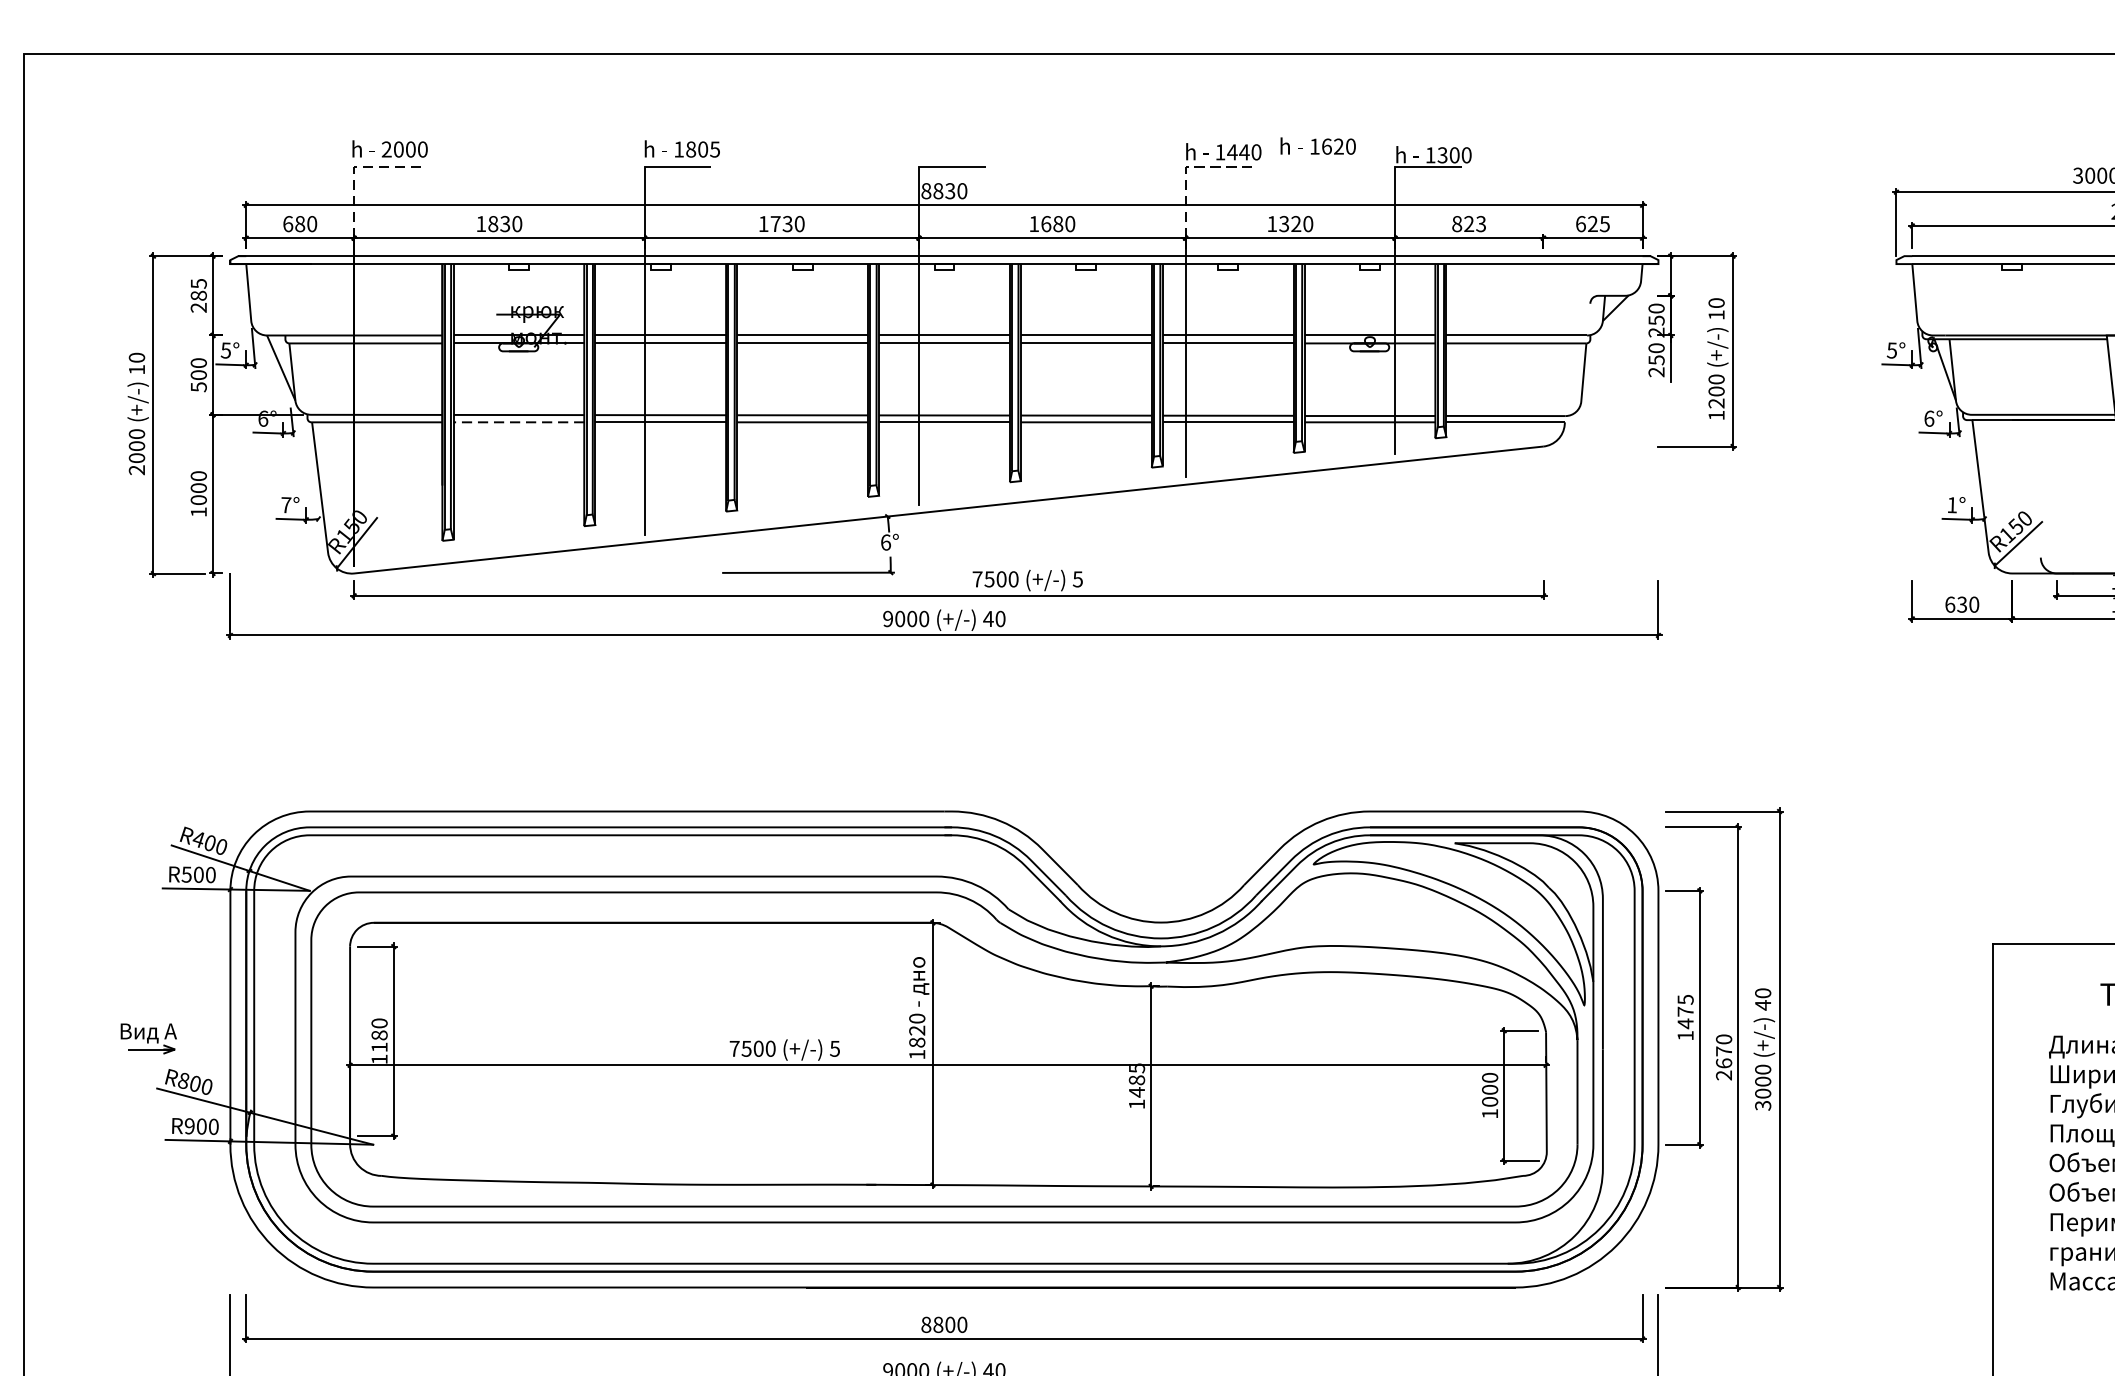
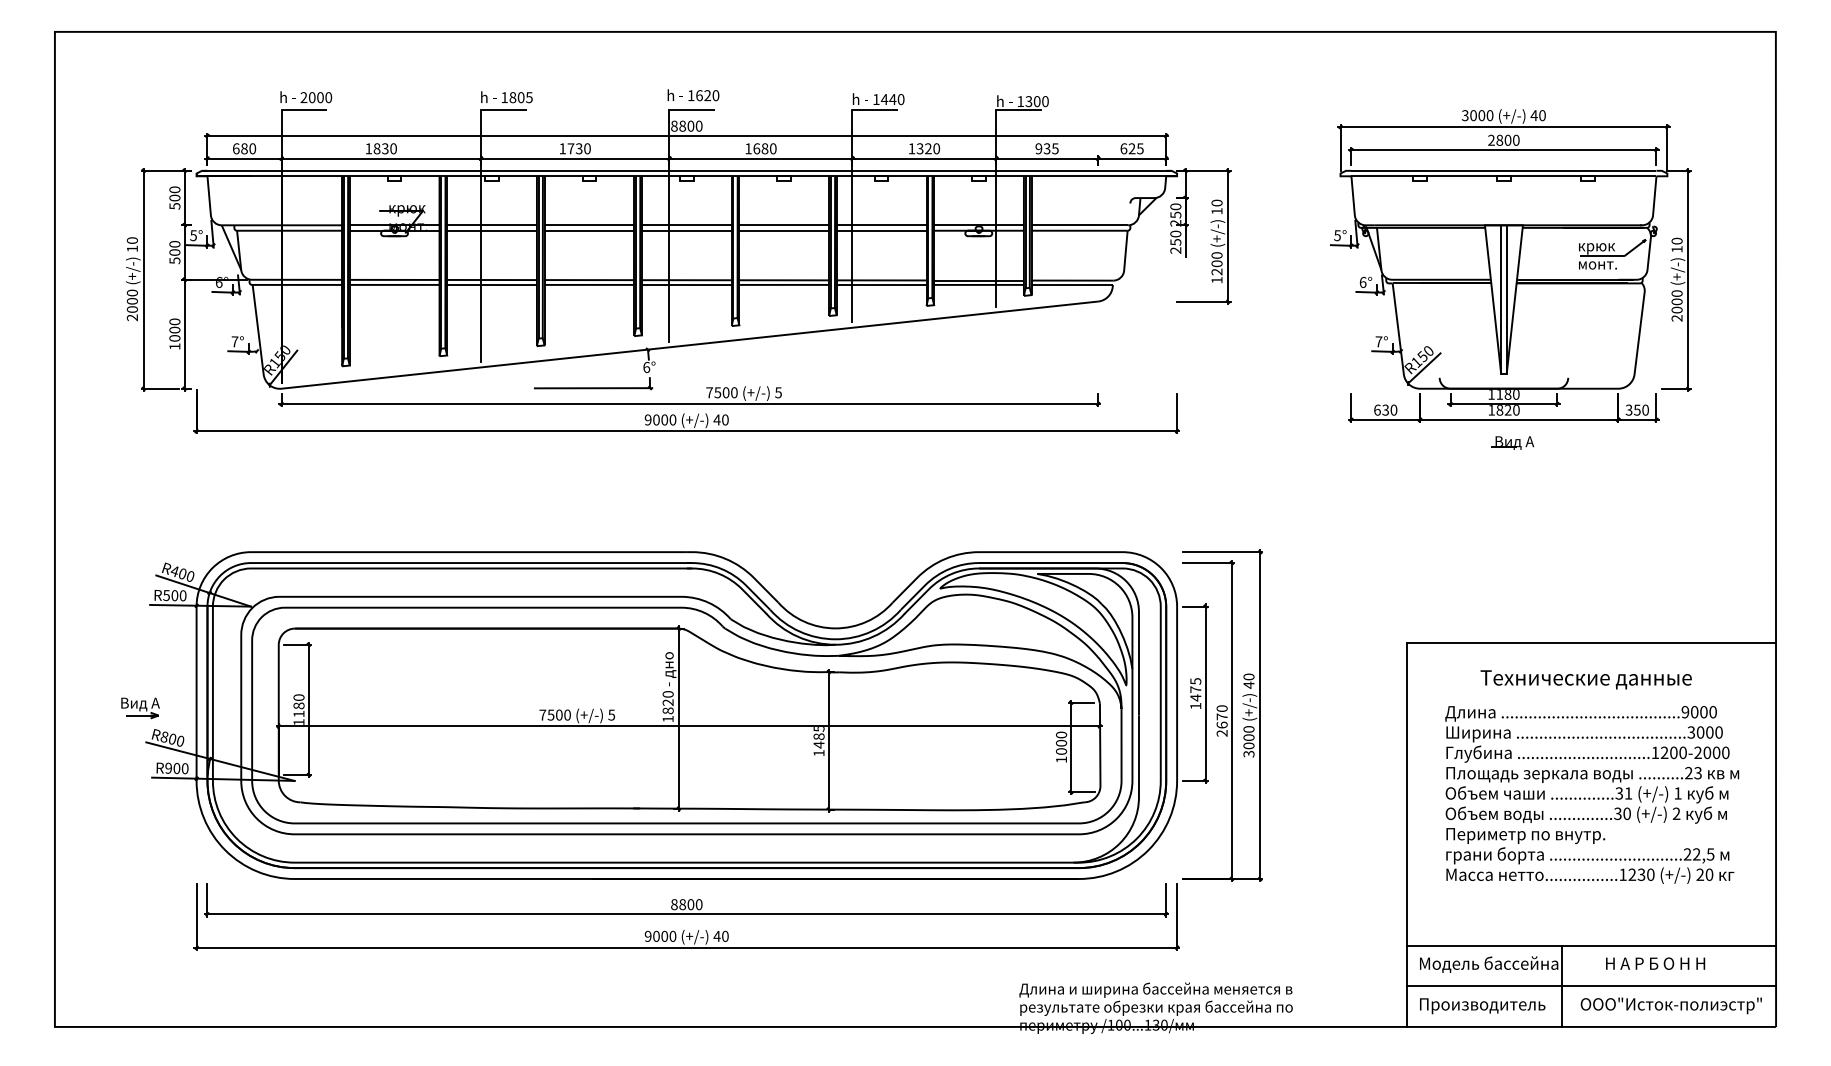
text: (1318, 146) -> (693, 95), moved
line: (354, 168) -> (281, 110), dashed -> solid
line: (1185, 168) -> (852, 110), dashed -> solid
text: (949, 190) -> (690, 125), 8830 -> 8800
text: (1468, 223) -> (1046, 148), 823 -> 935
text: (198, 294) -> (174, 197), 285 -> 500
line: (518, 421) -> (394, 284), dashed -> solid
text: (1951, 504) -> (1378, 341), 1° -> 7°

